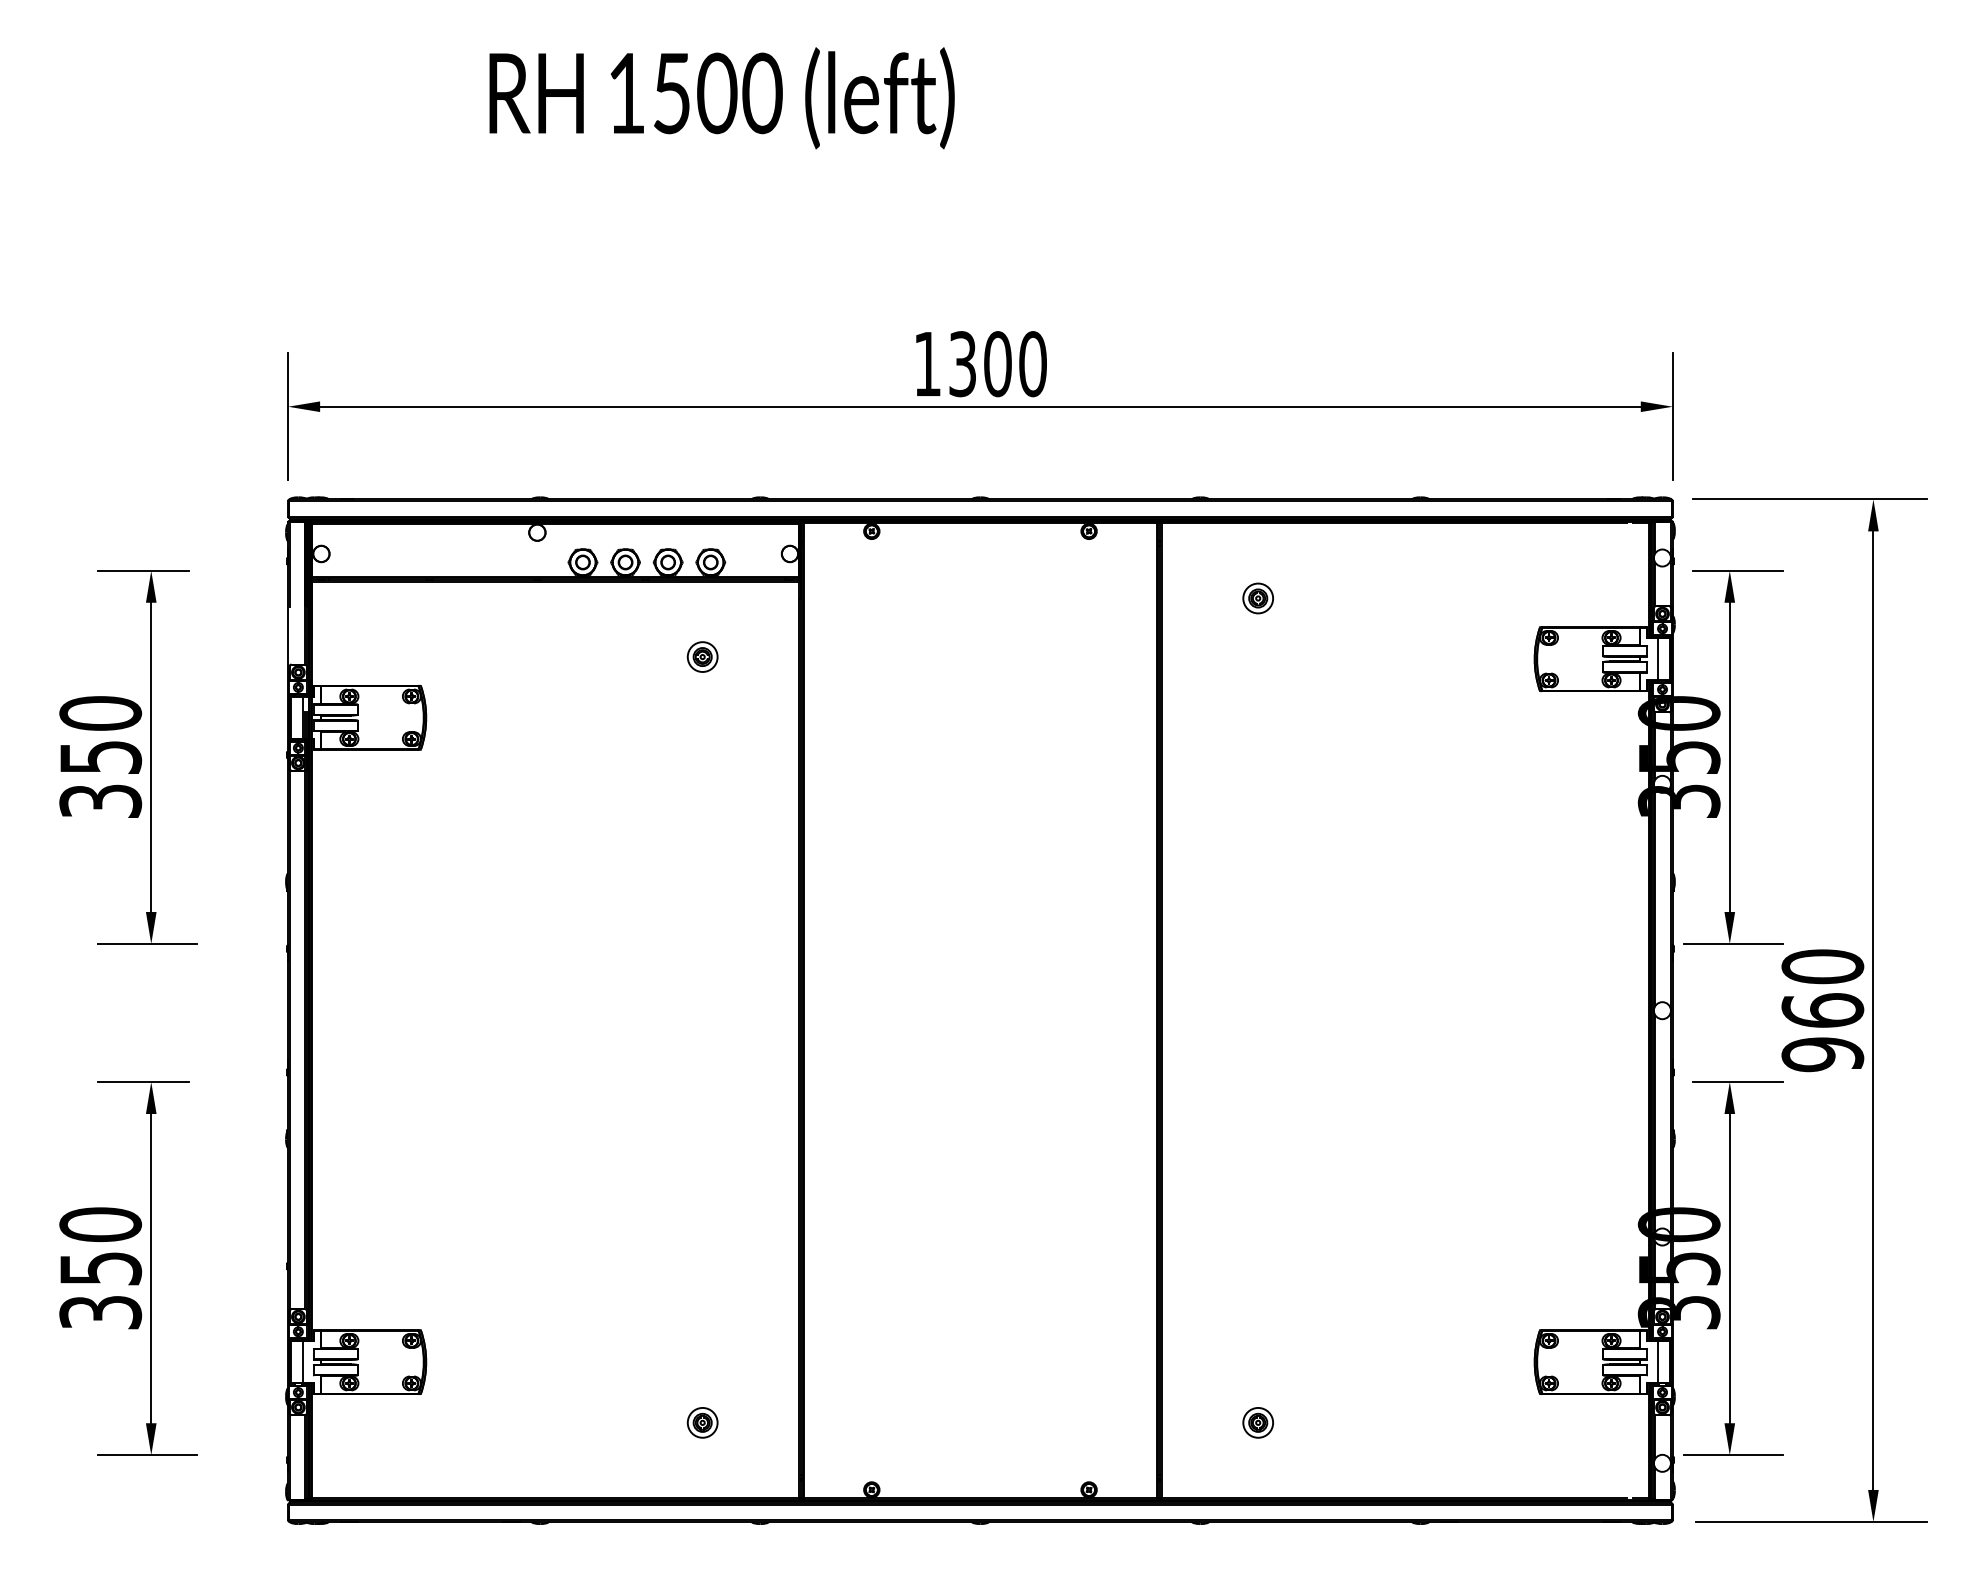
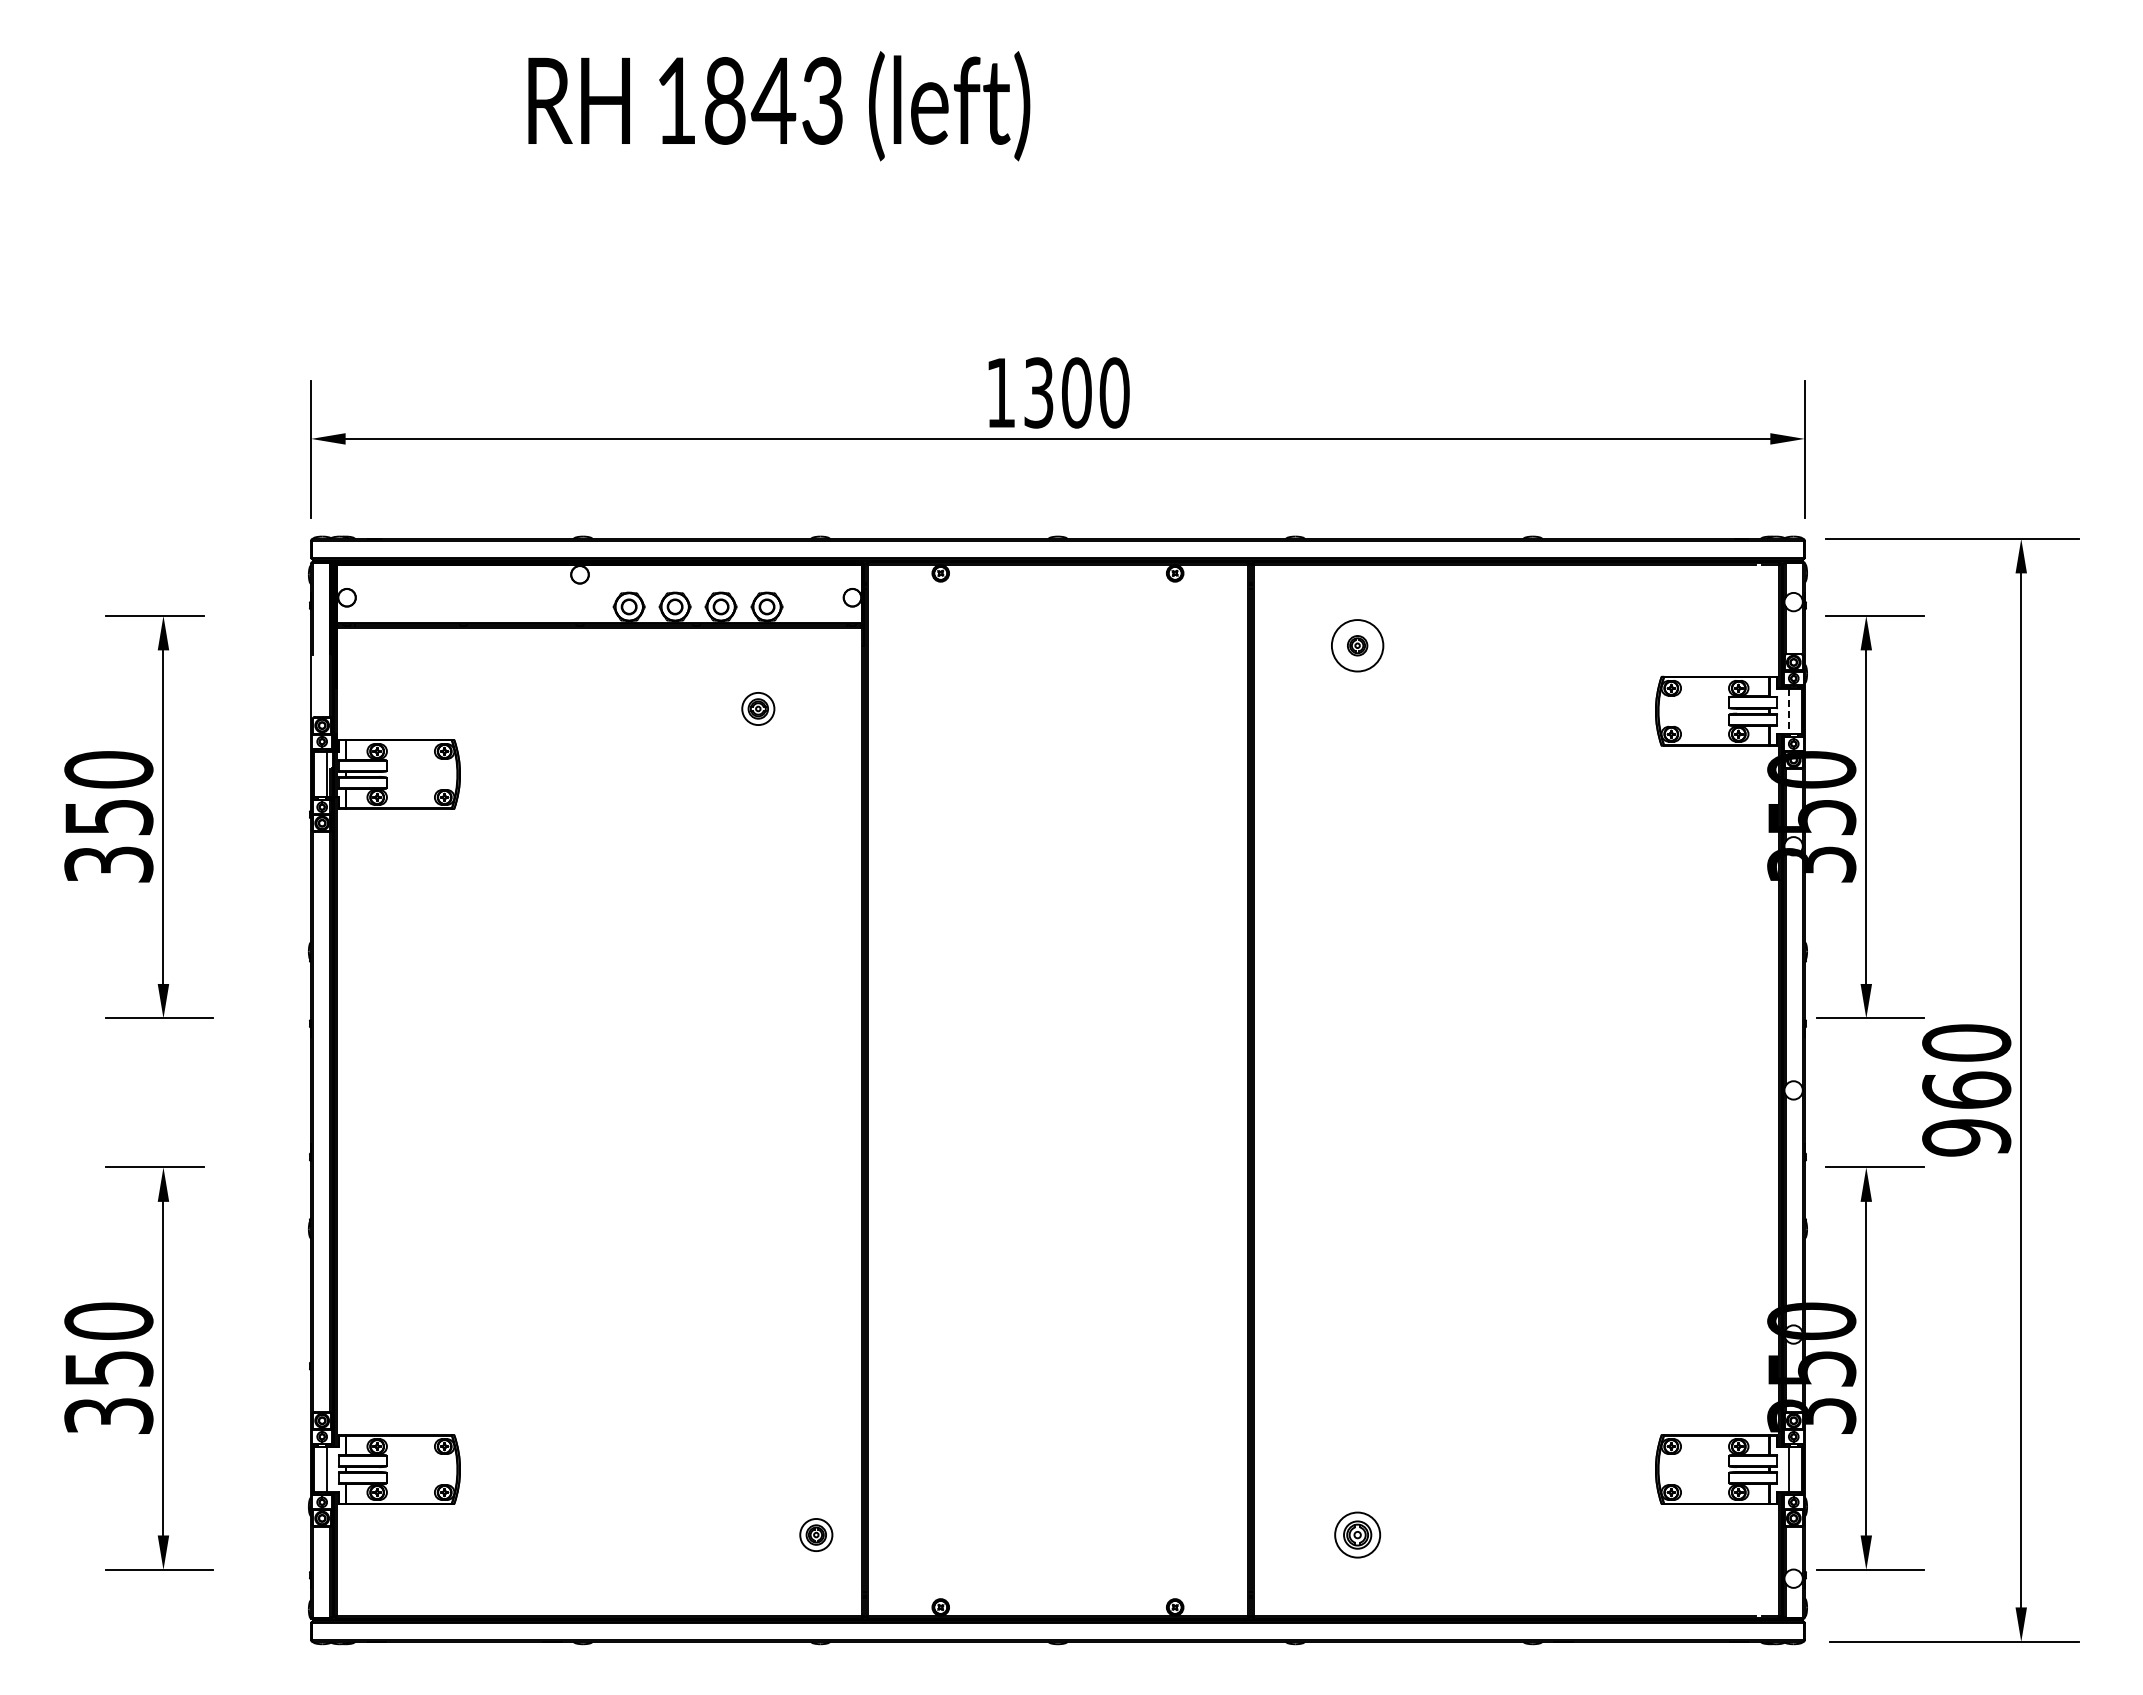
text: (717, 93) -> (774, 100), 1500 -> 1843
circle: (1258, 598) -> (1357, 645), size x1.6
line: (1657, 659) -> (1788, 711), solid -> dashed
part: (702, 1422) -> (816, 1534), moved
part: (1258, 1422) -> (1357, 1534), size x1.4

